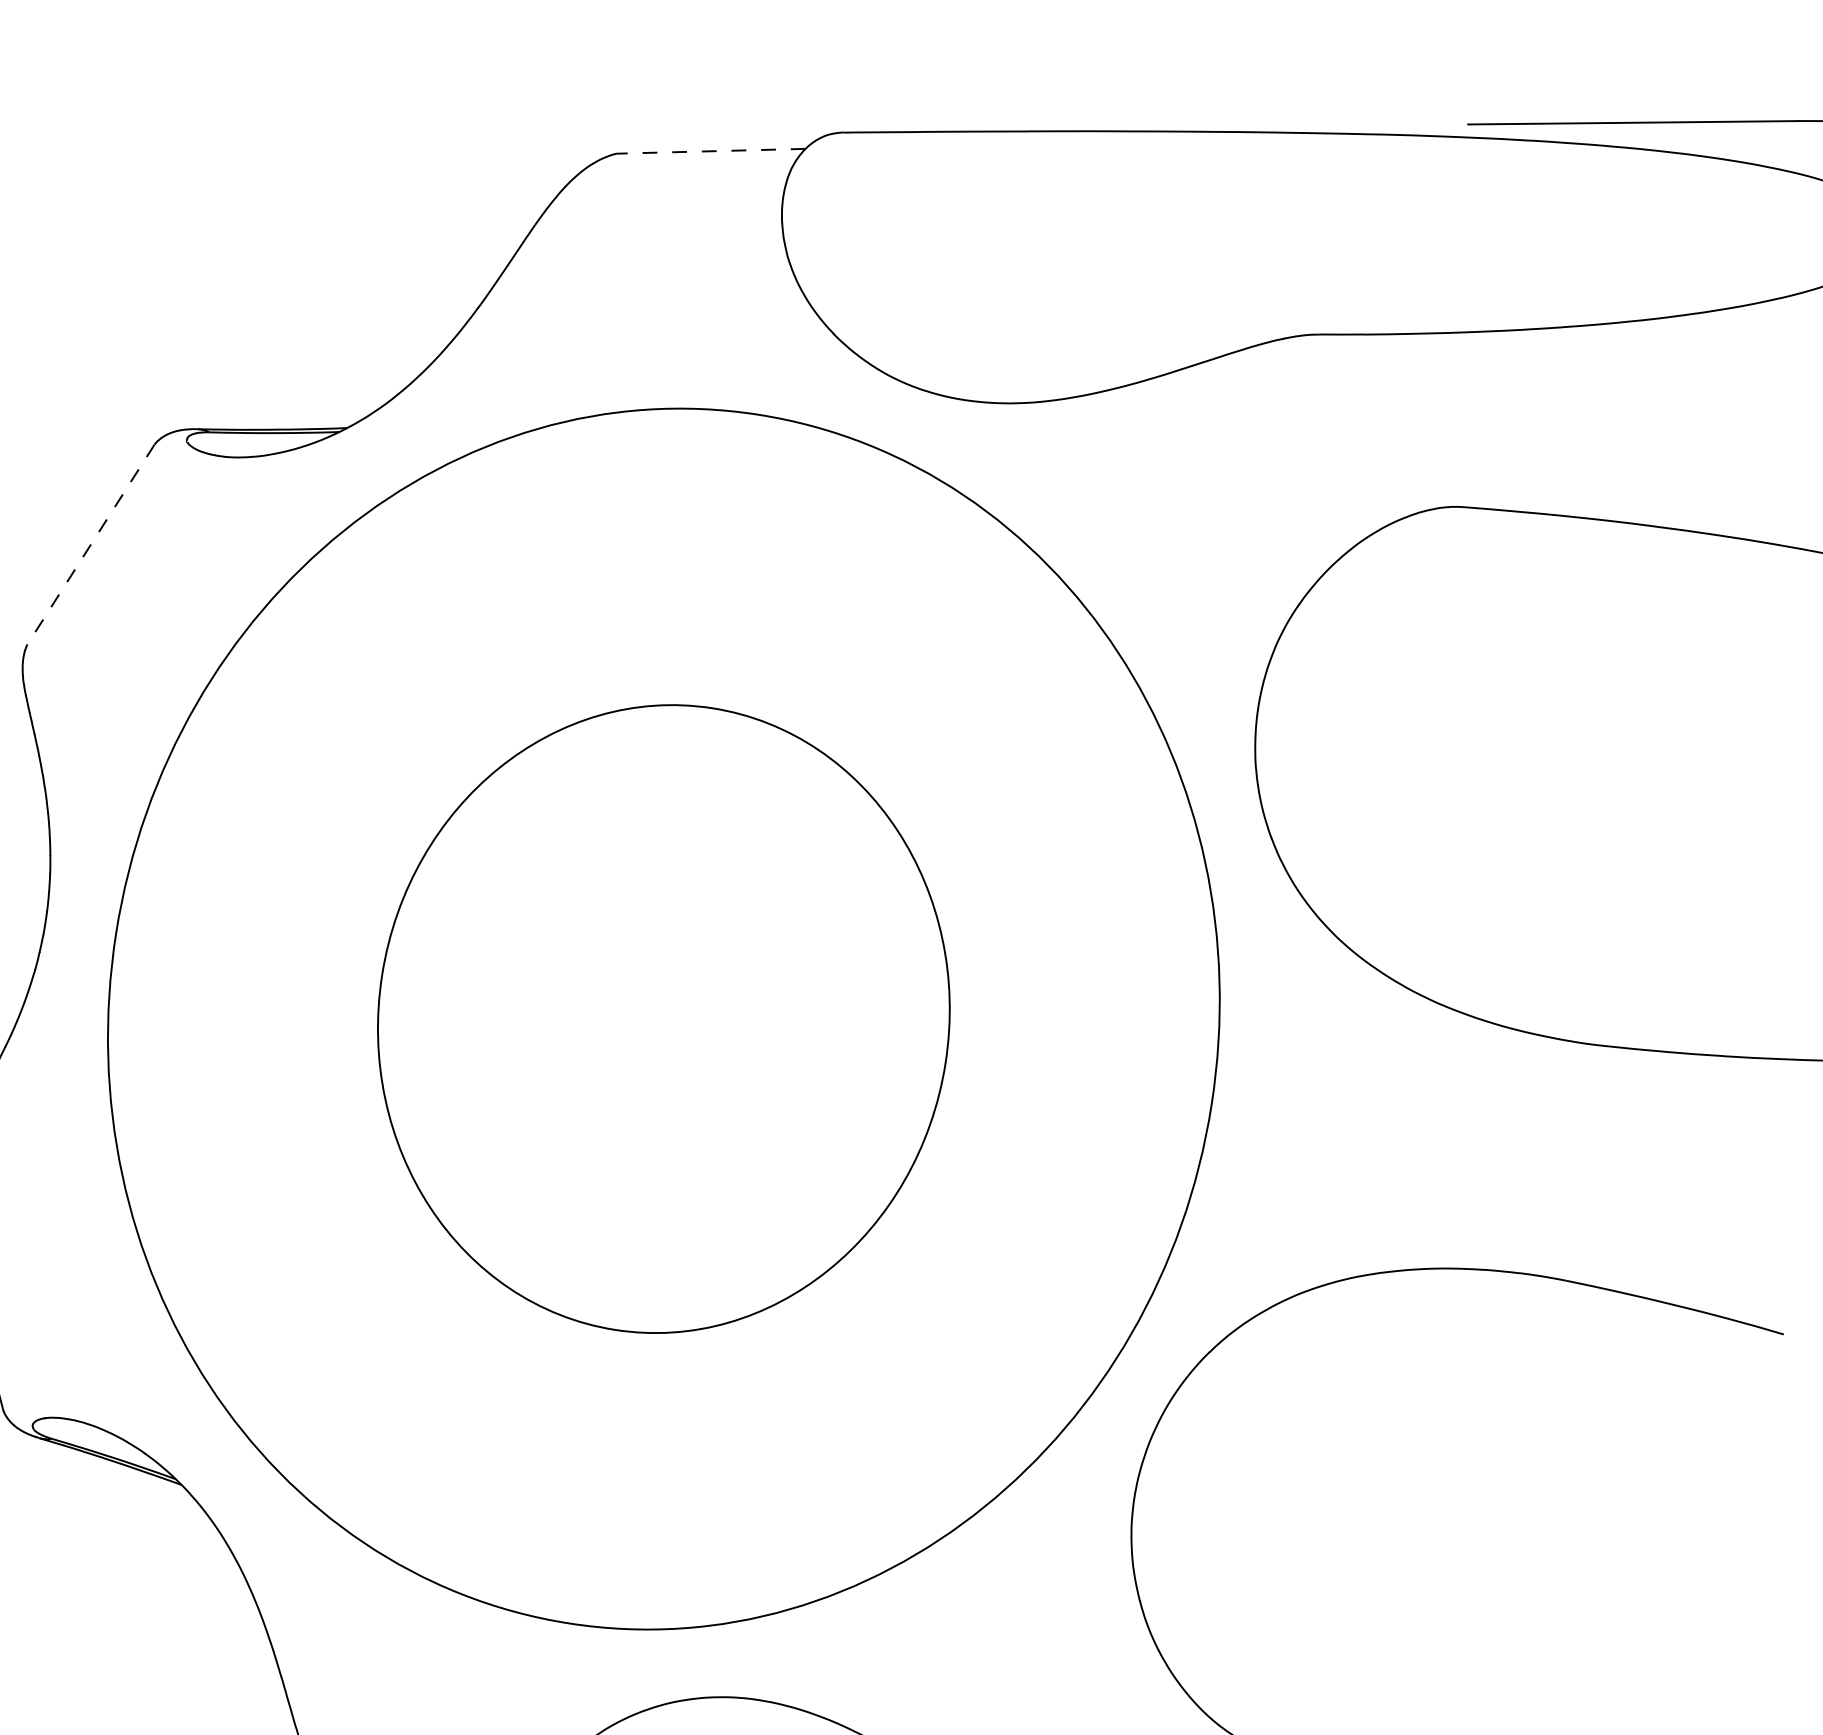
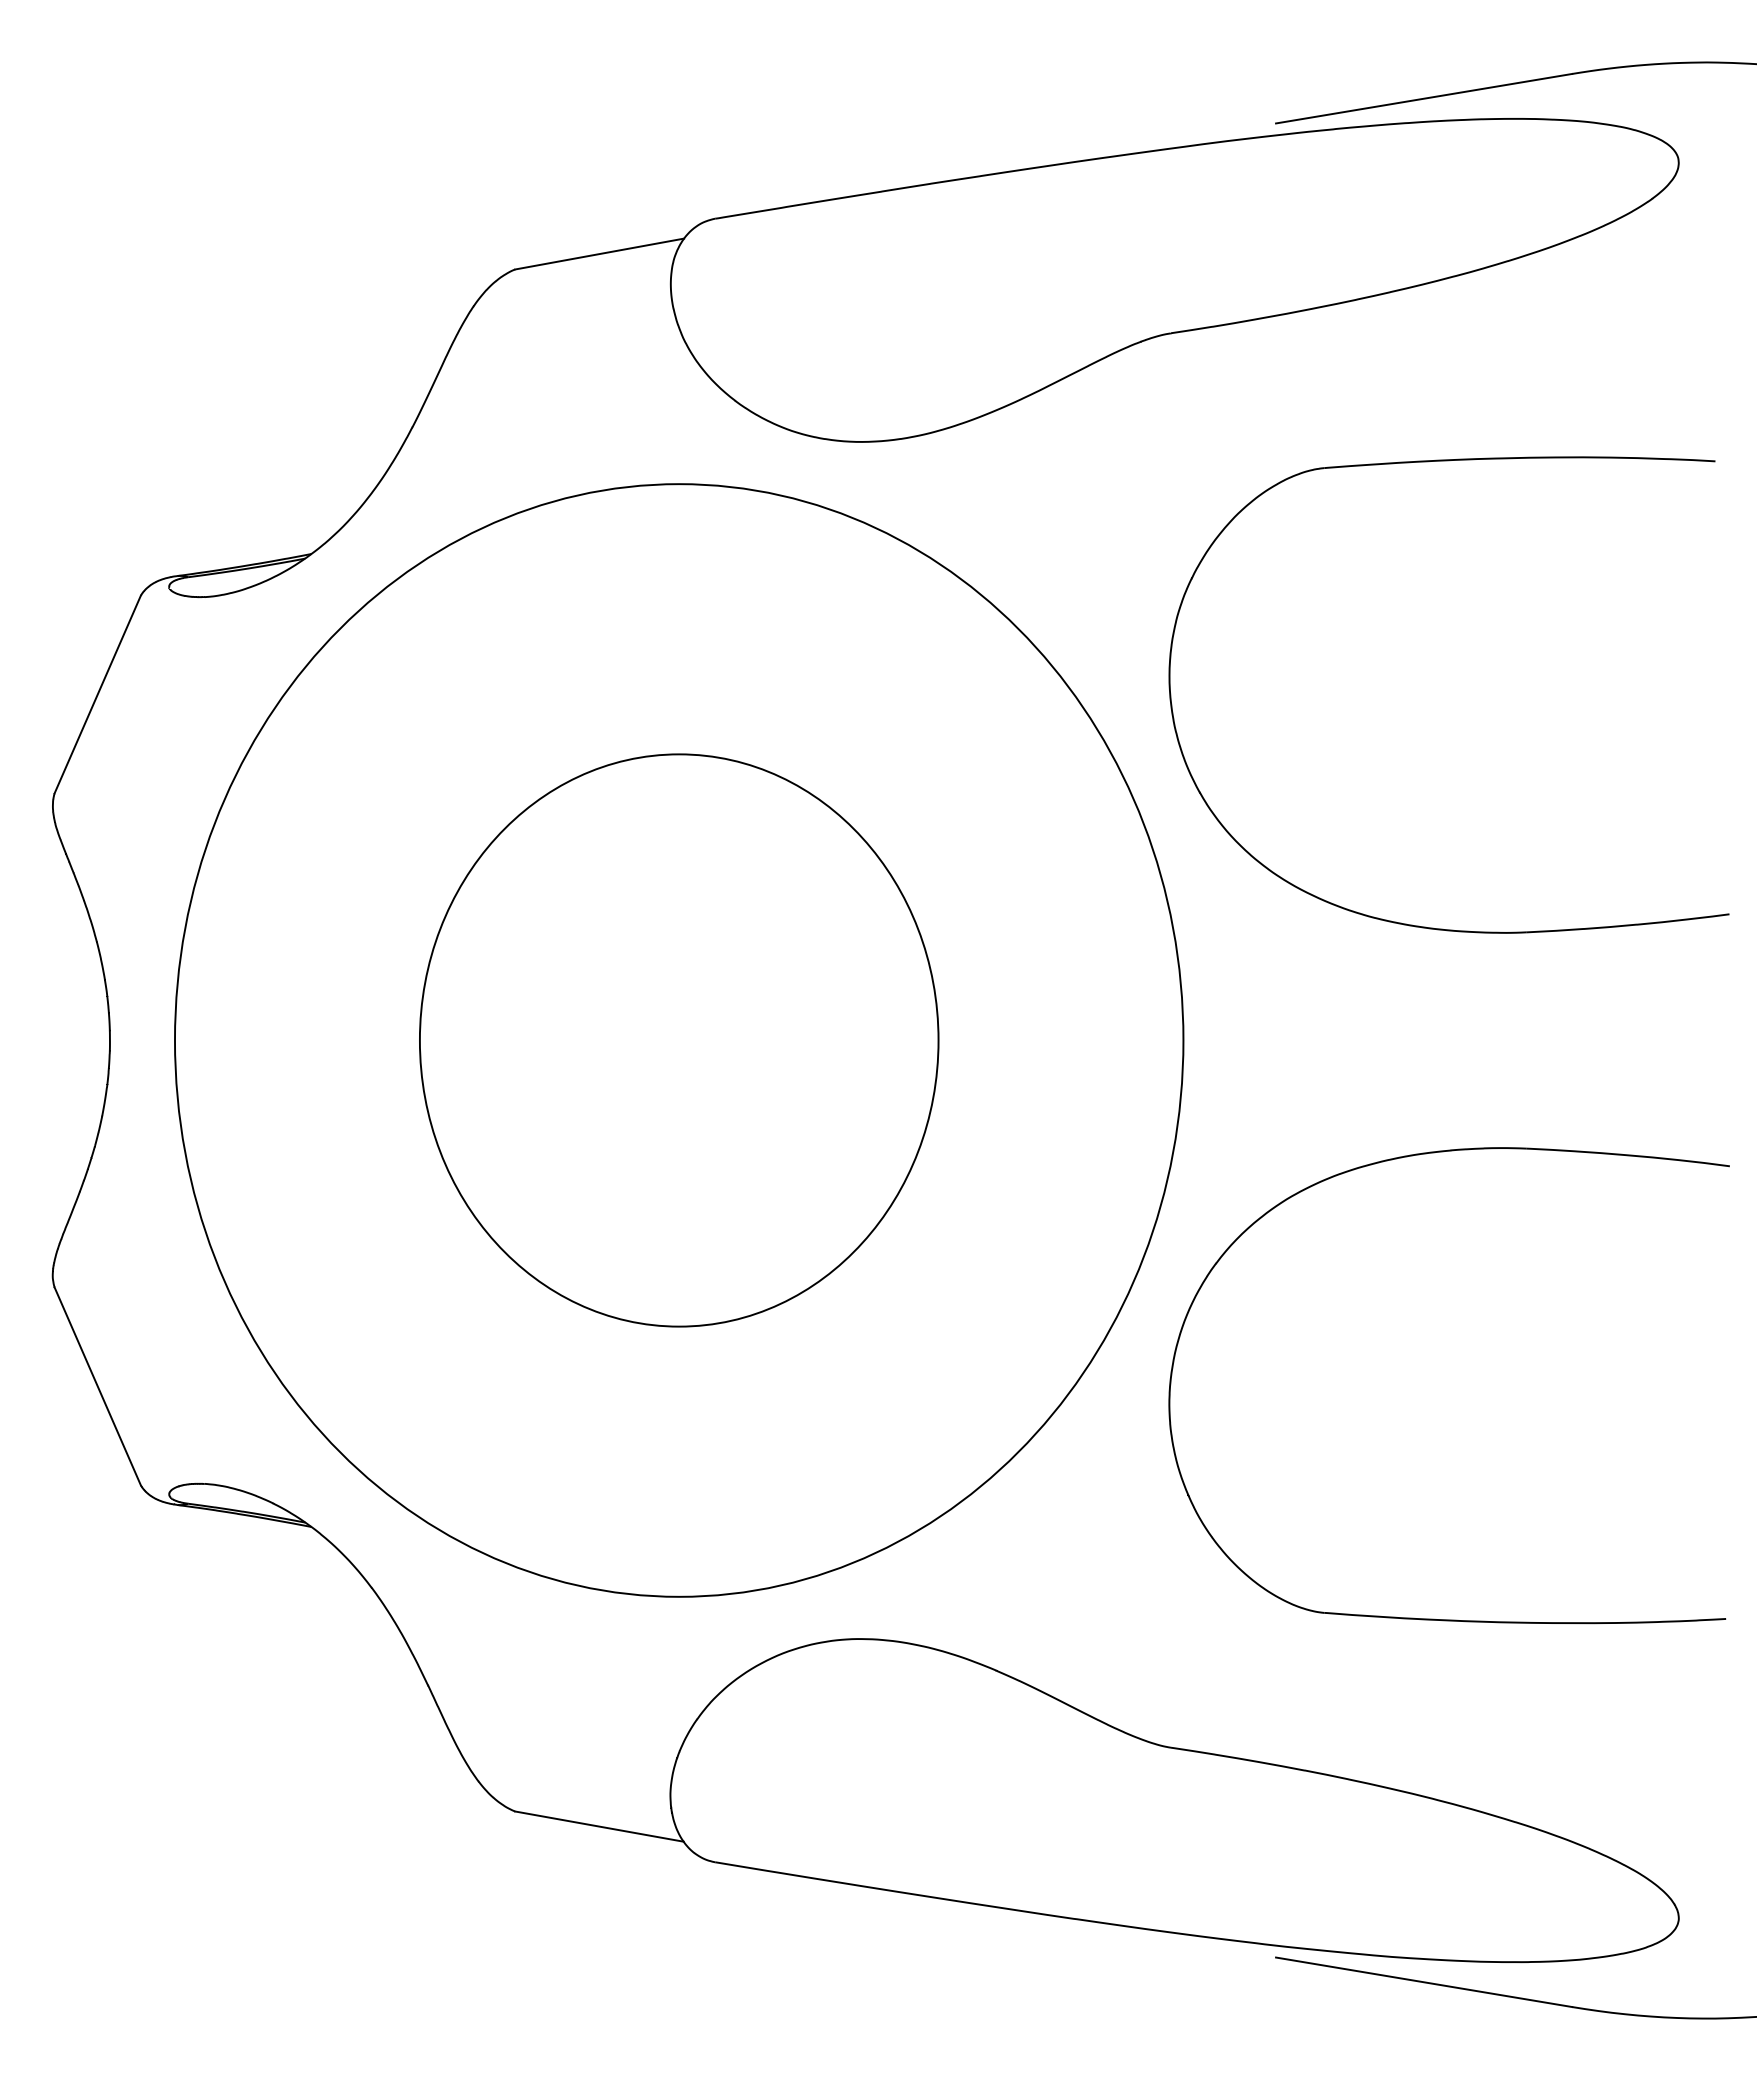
line: (710, 151) -> (599, 254), dashed -> solid
line: (90, 544) -> (97, 694), dashed -> solid

